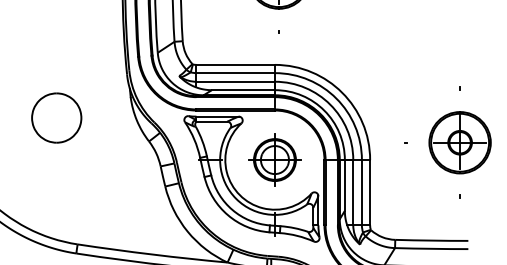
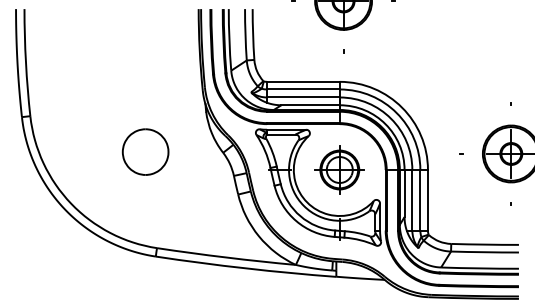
part: (56, 117) -> (145, 151), moved

